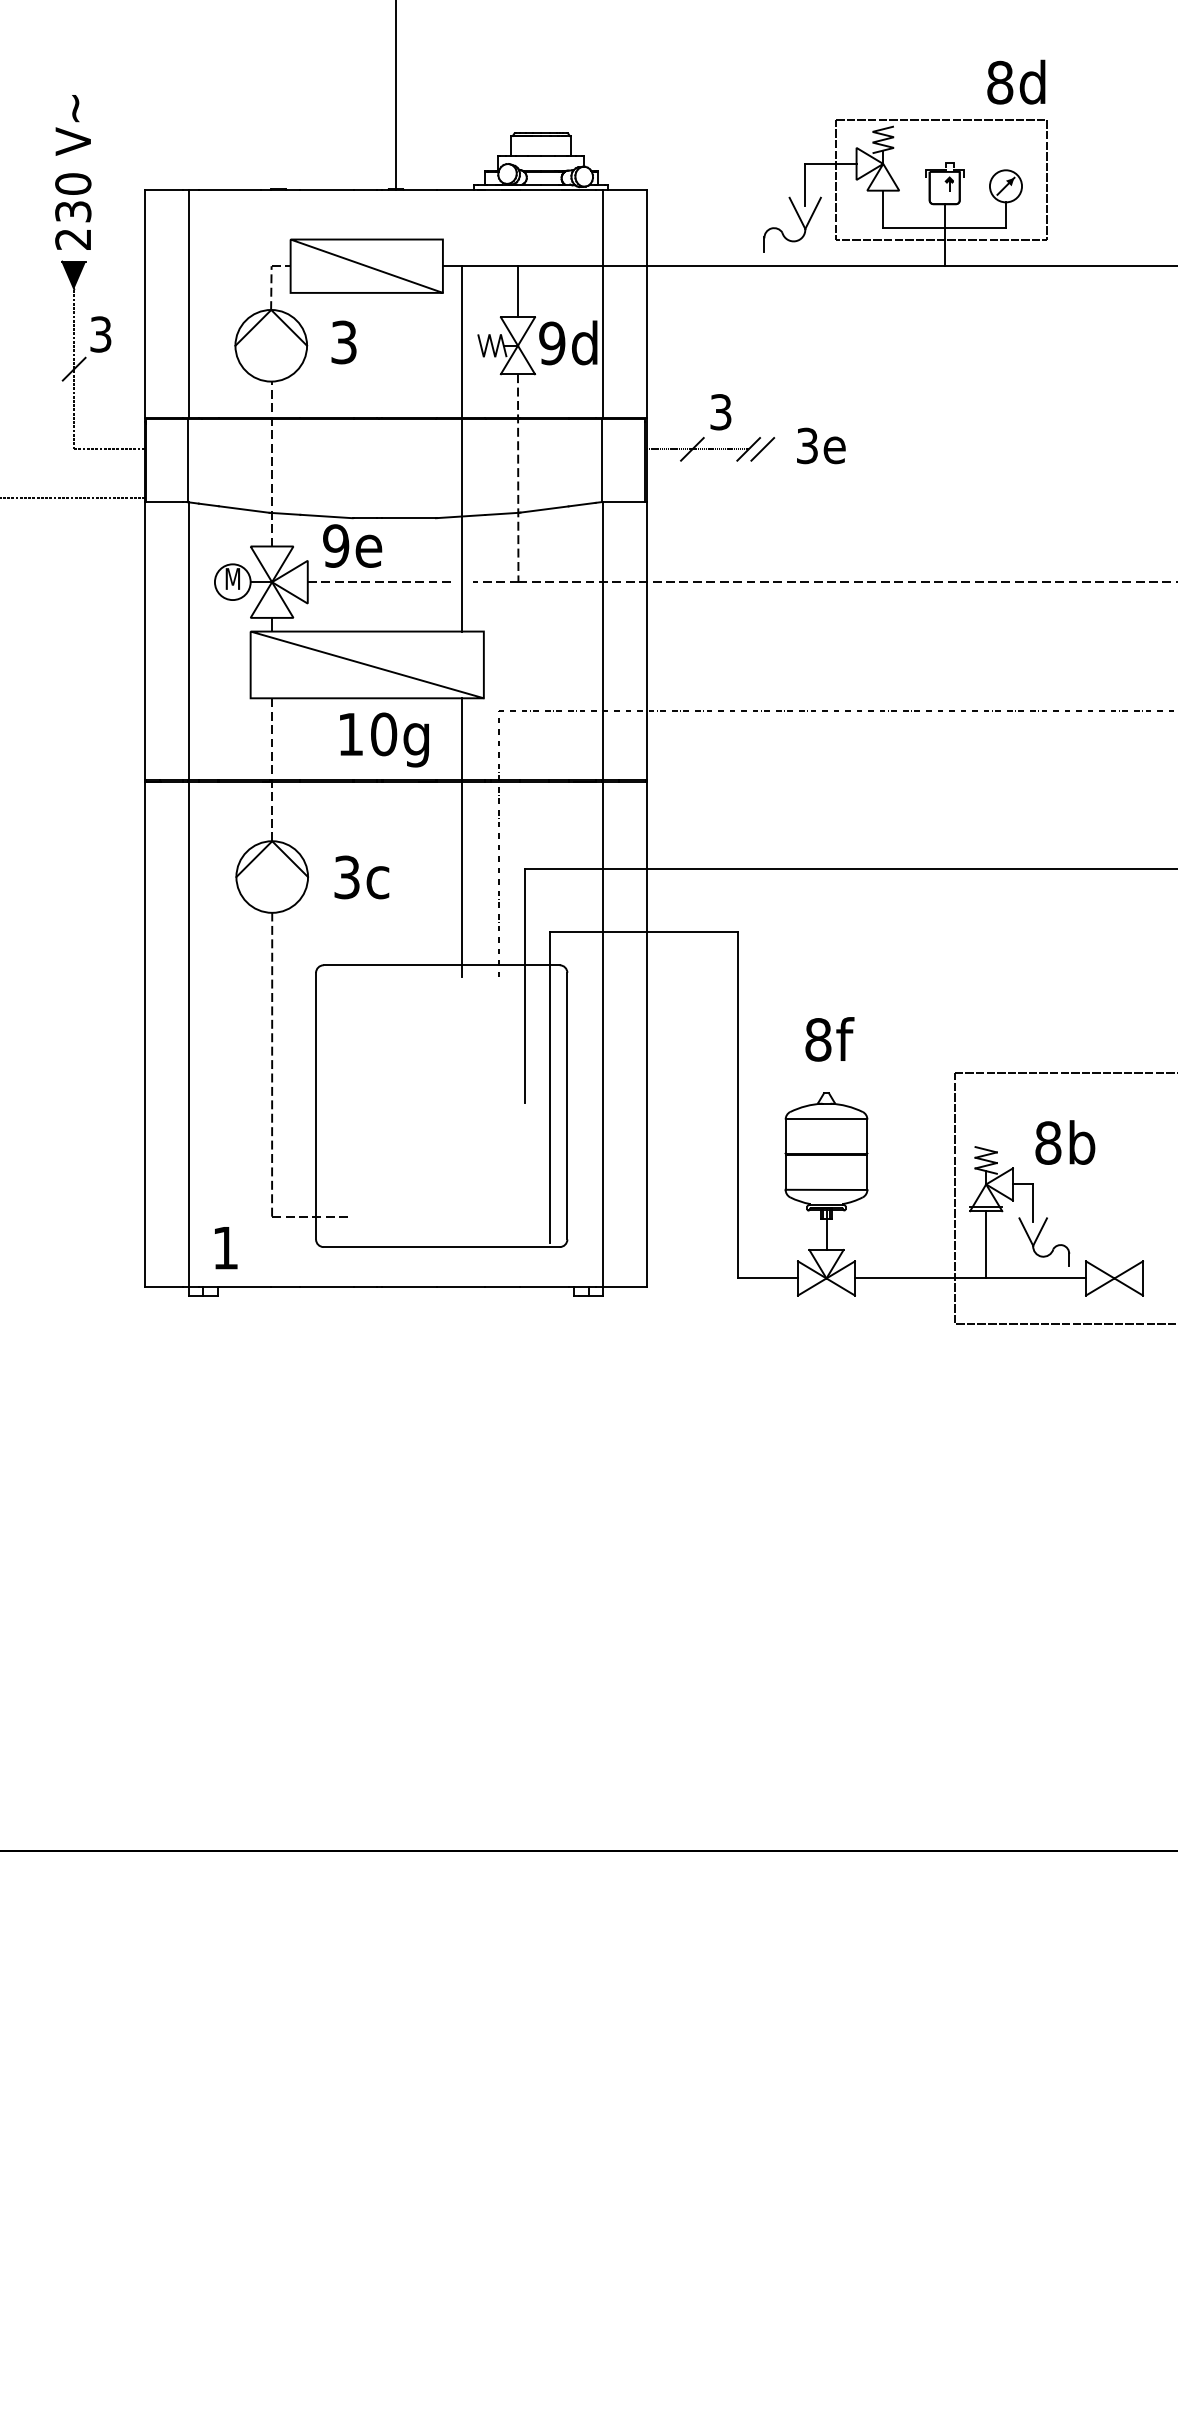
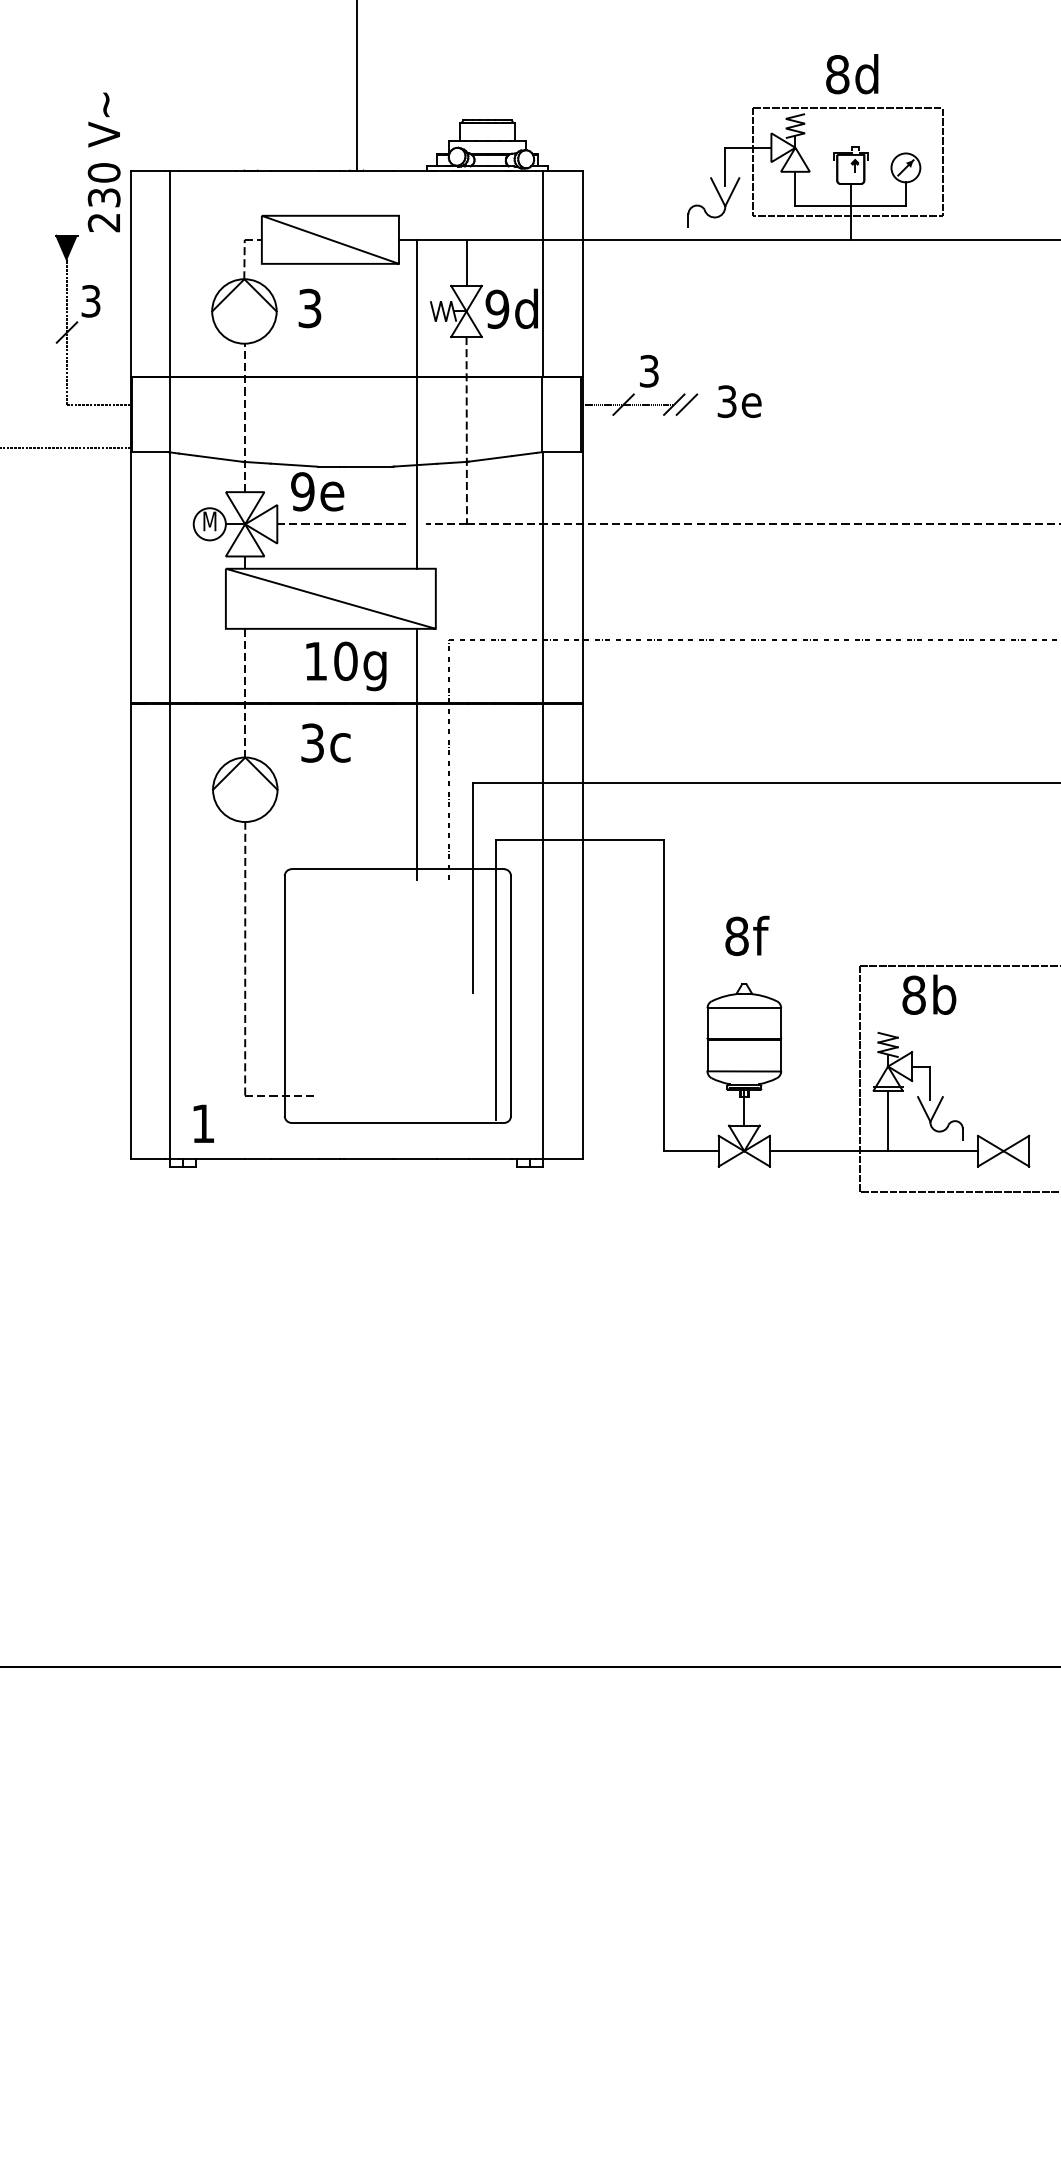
text: (1016, 82) -> (852, 74), moved
text: (72, 172) -> (103, 162), moved
text: (361, 876) -> (325, 742), moved
text: (1065, 1142) -> (929, 994), moved

